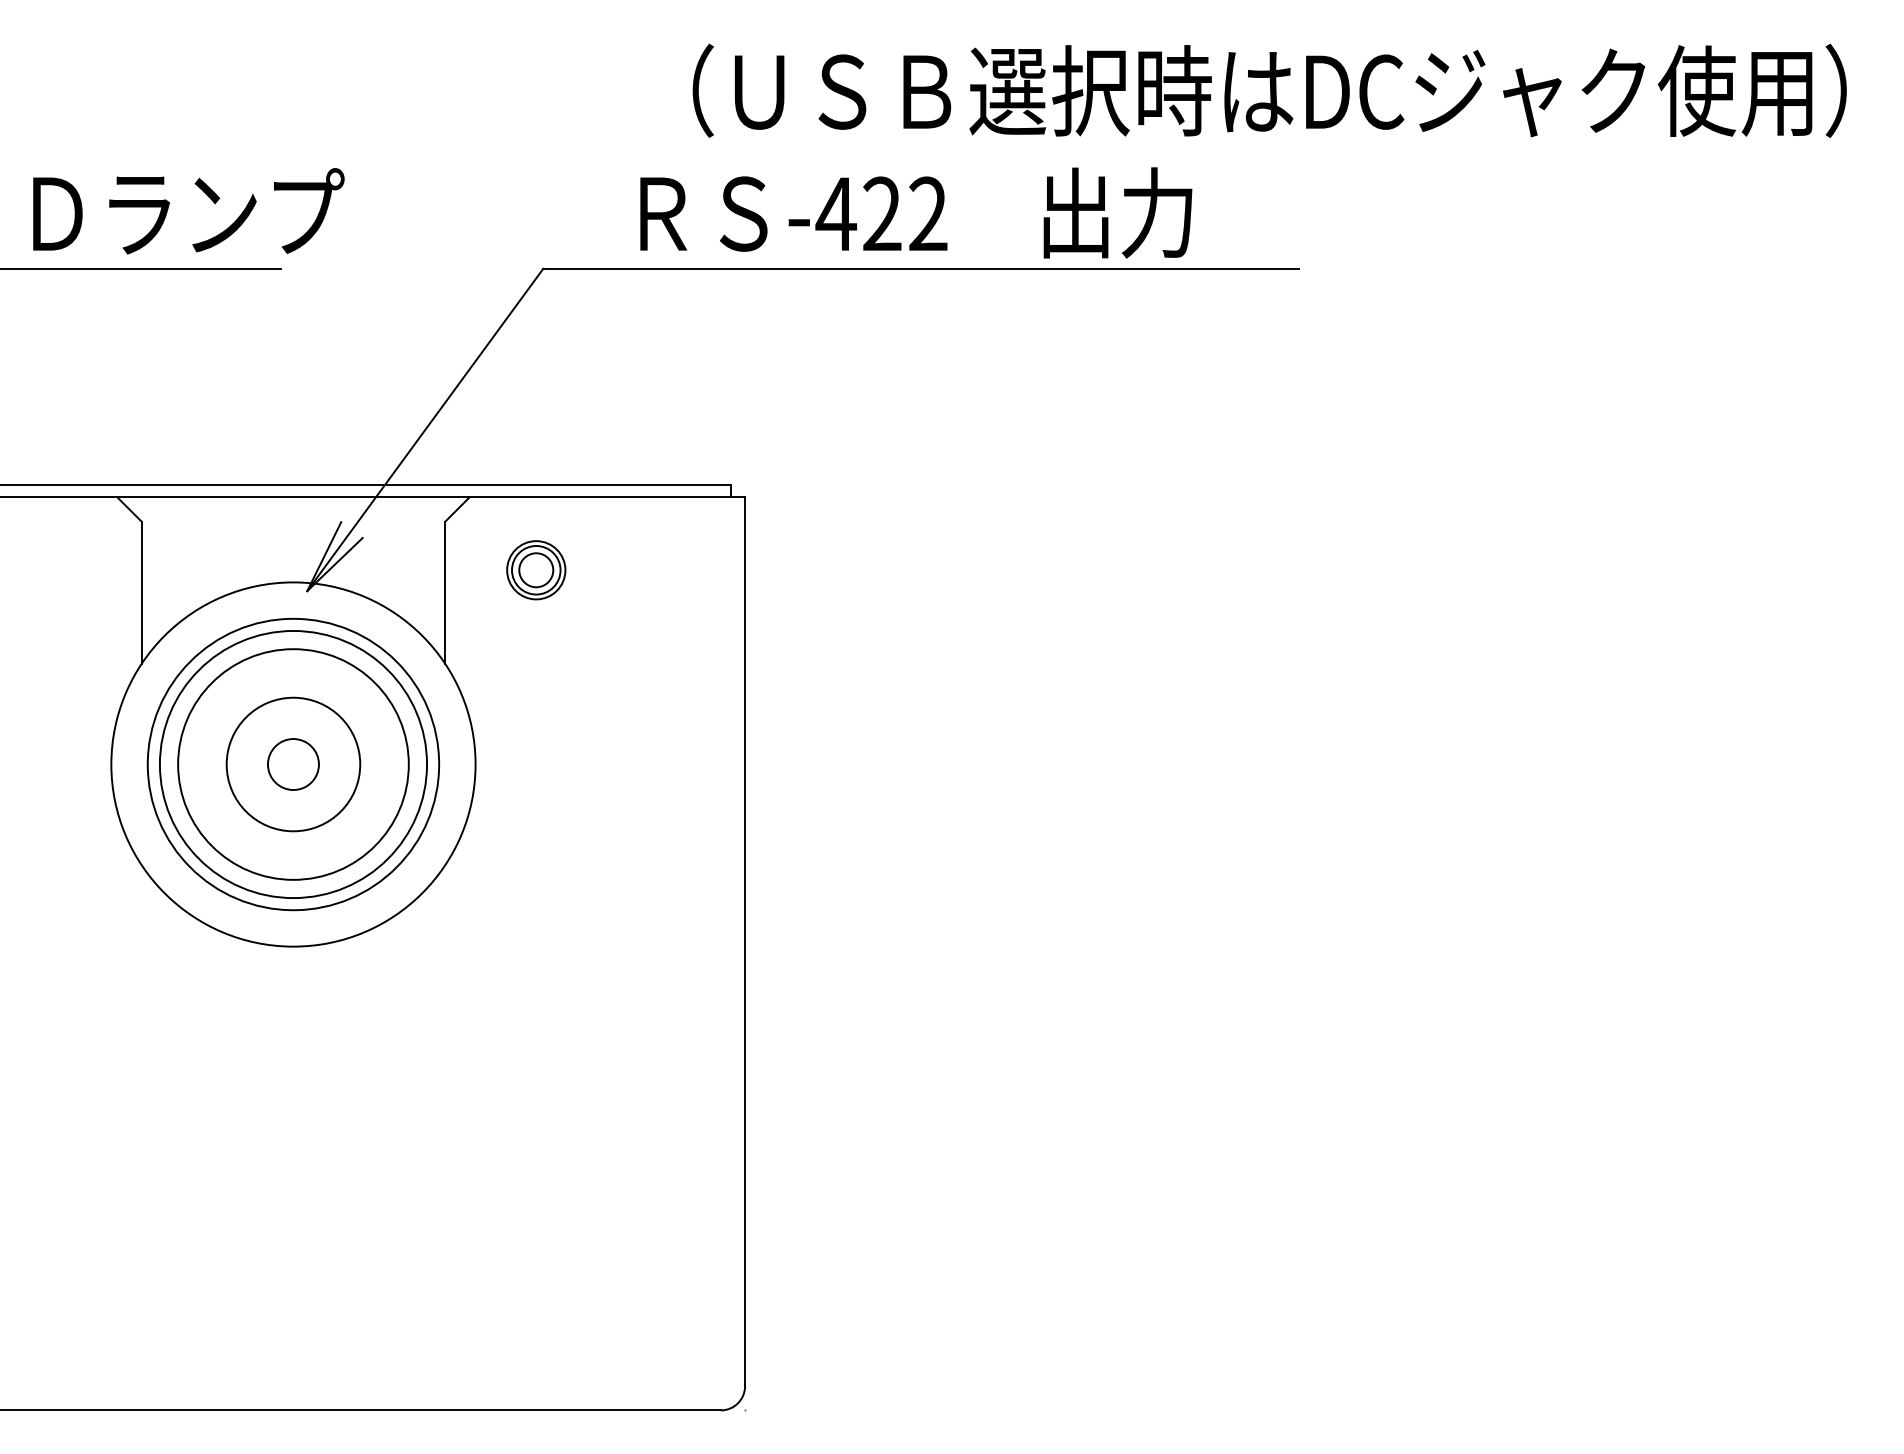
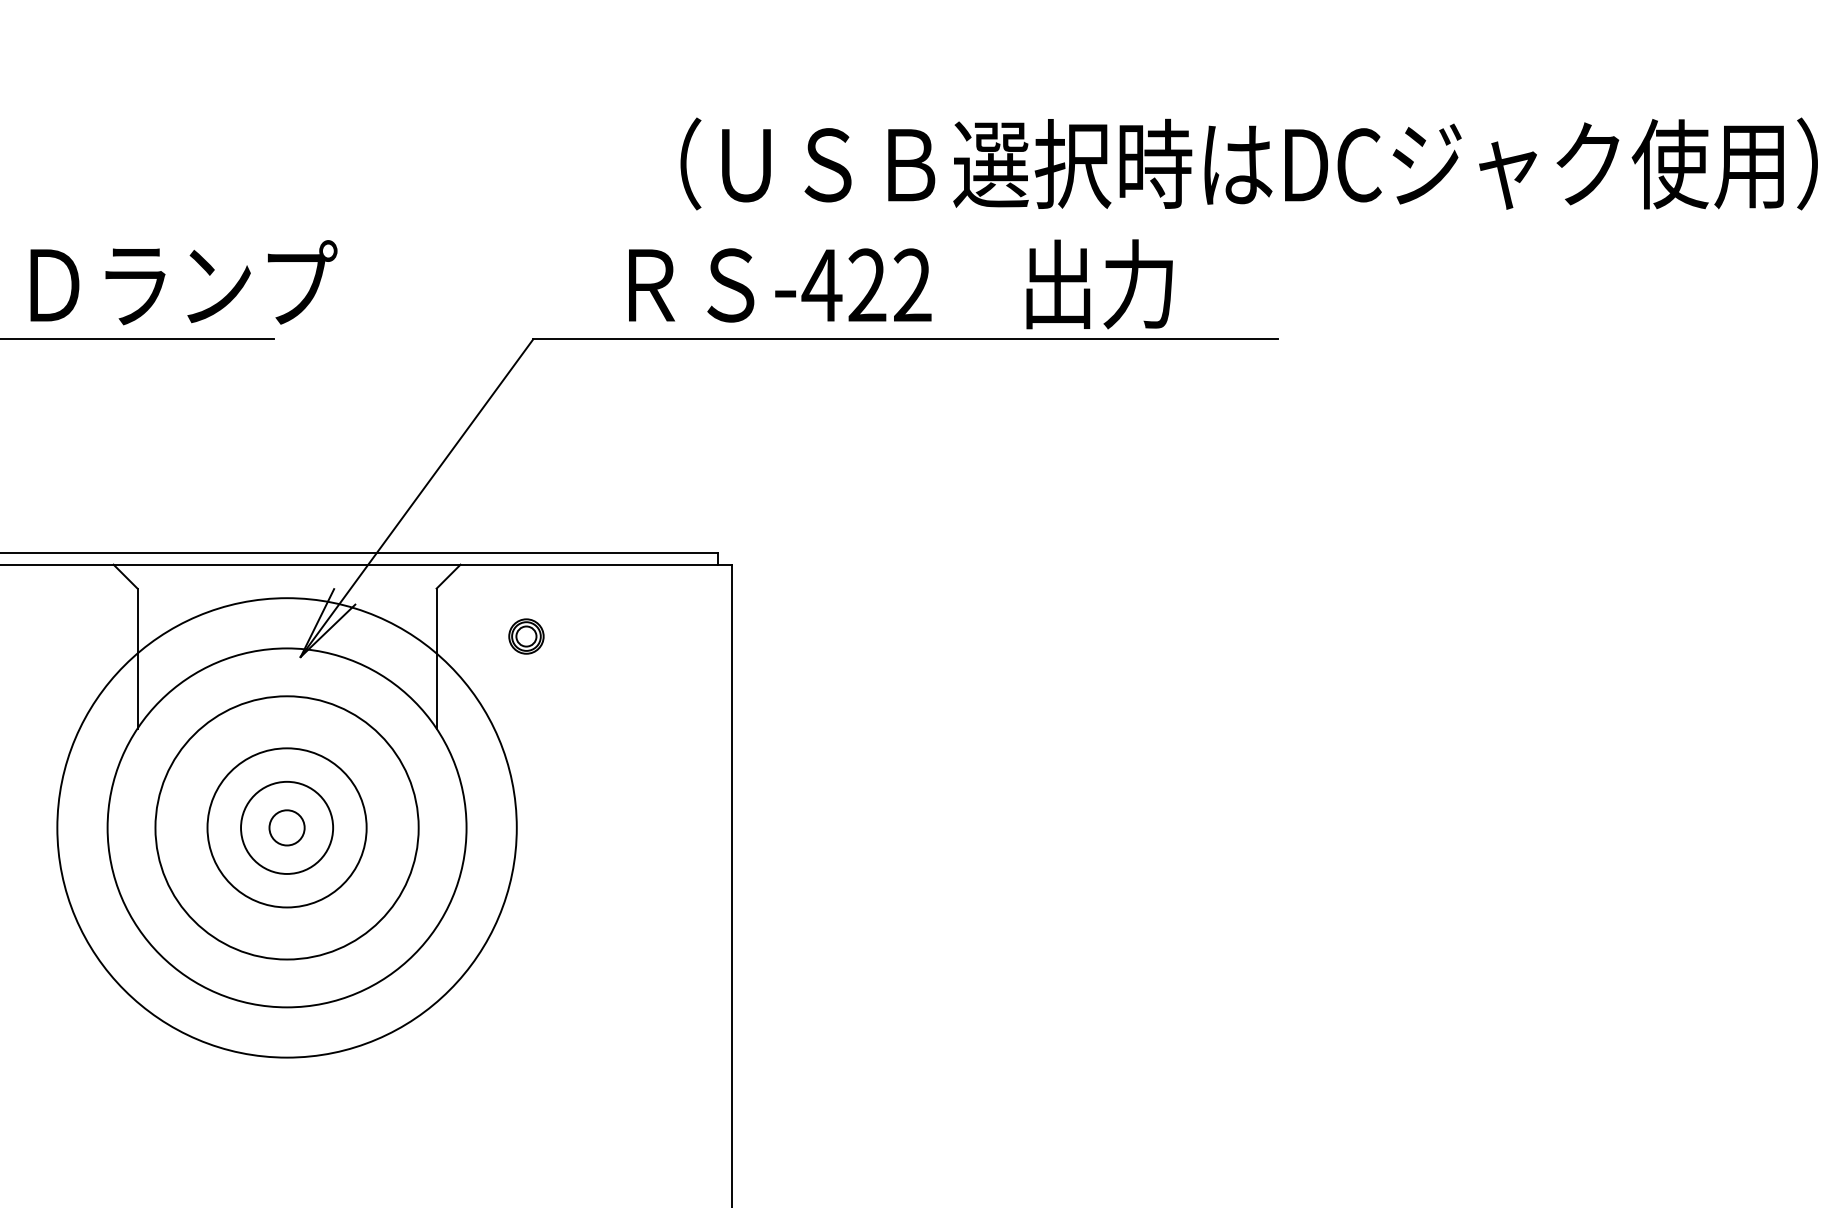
part: (536, 570) -> (526, 636), size x0.6
circle: (292, 764) -> (286, 827), size x0.7
circle: (293, 764) -> (287, 827), size x0.7
circle: (293, 764) -> (287, 827), size x0.7
circle: (293, 764) -> (287, 827), size x1.6

